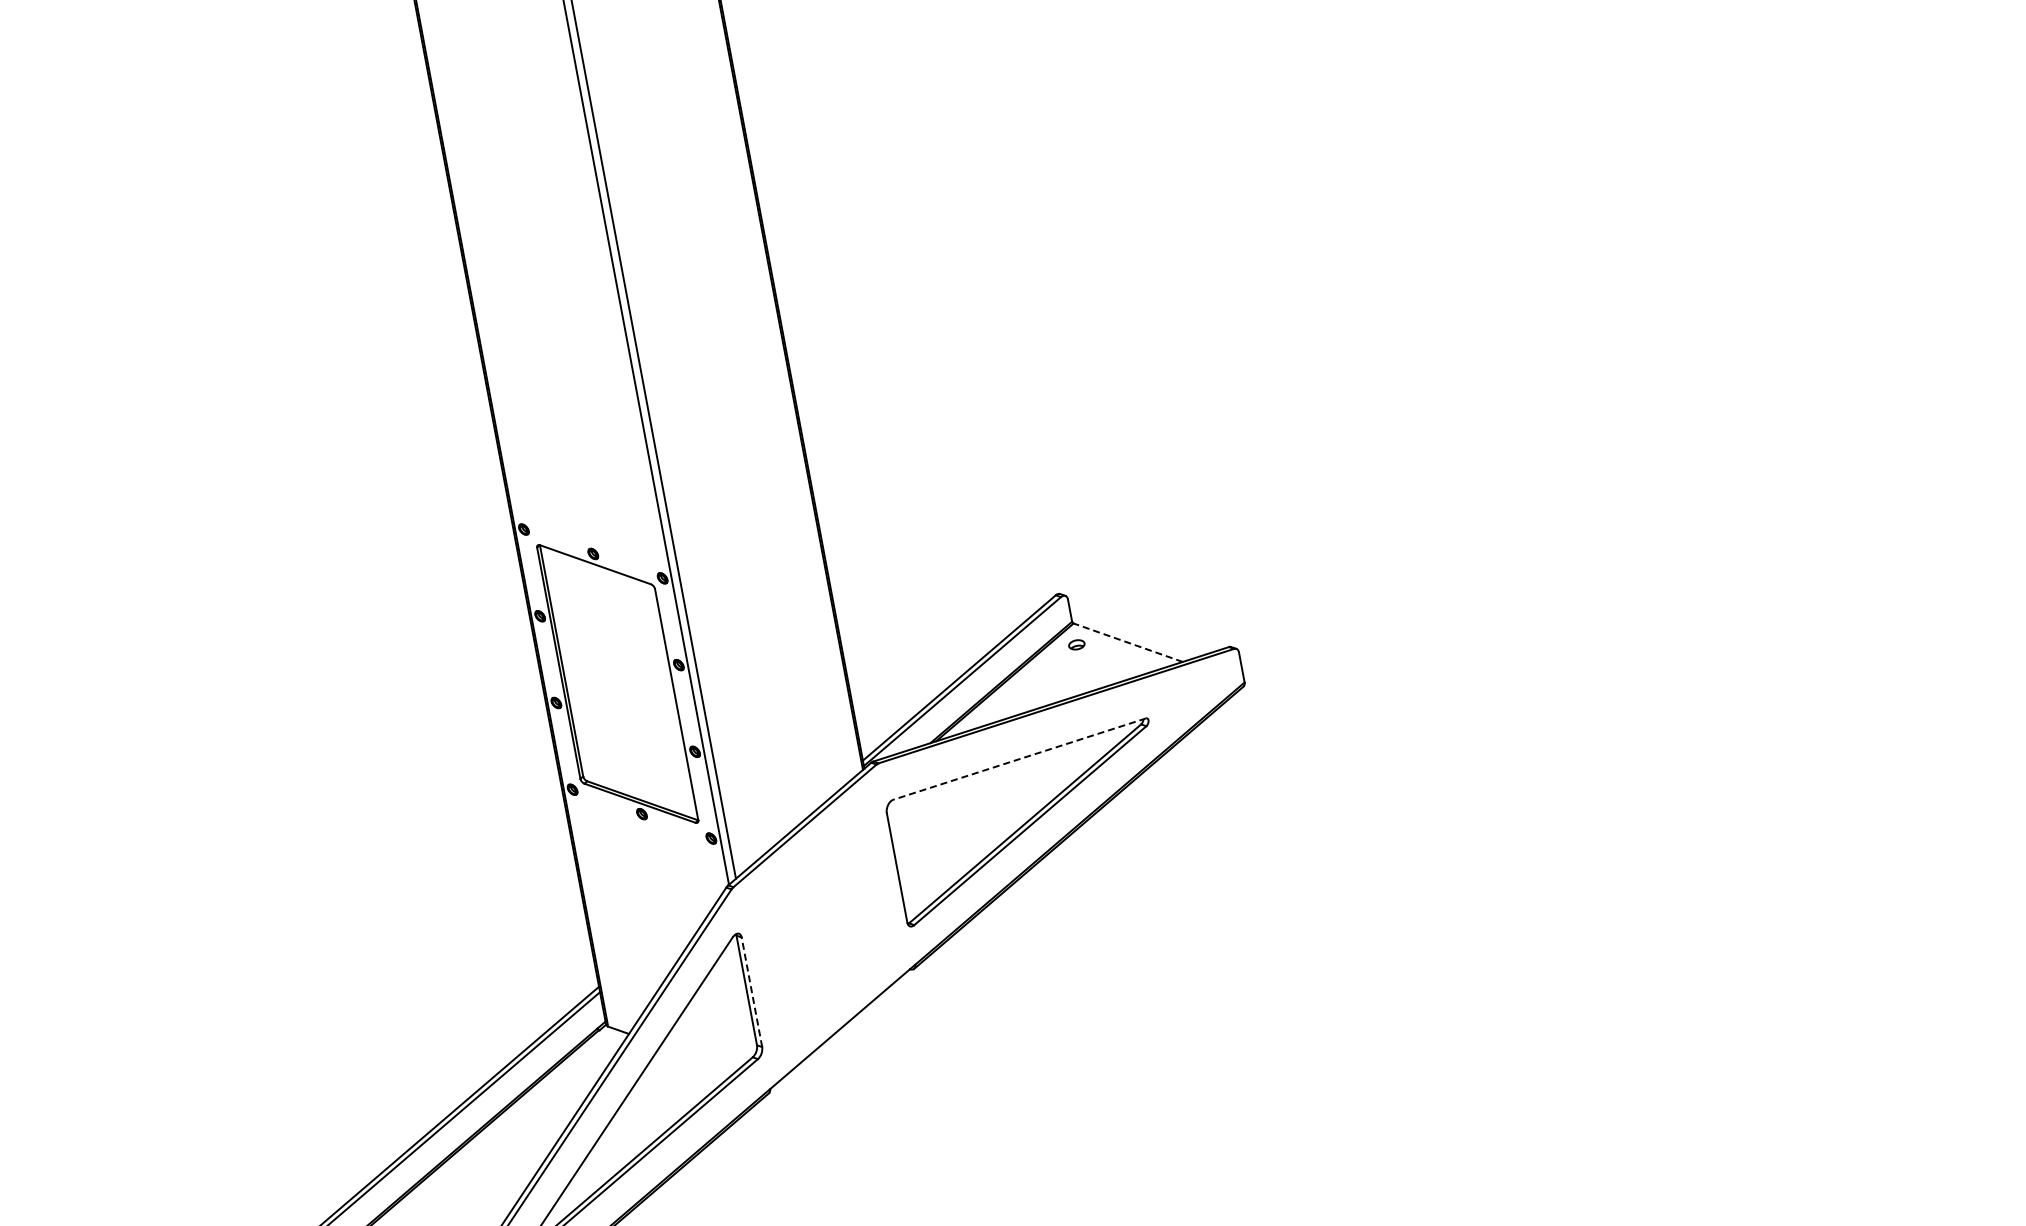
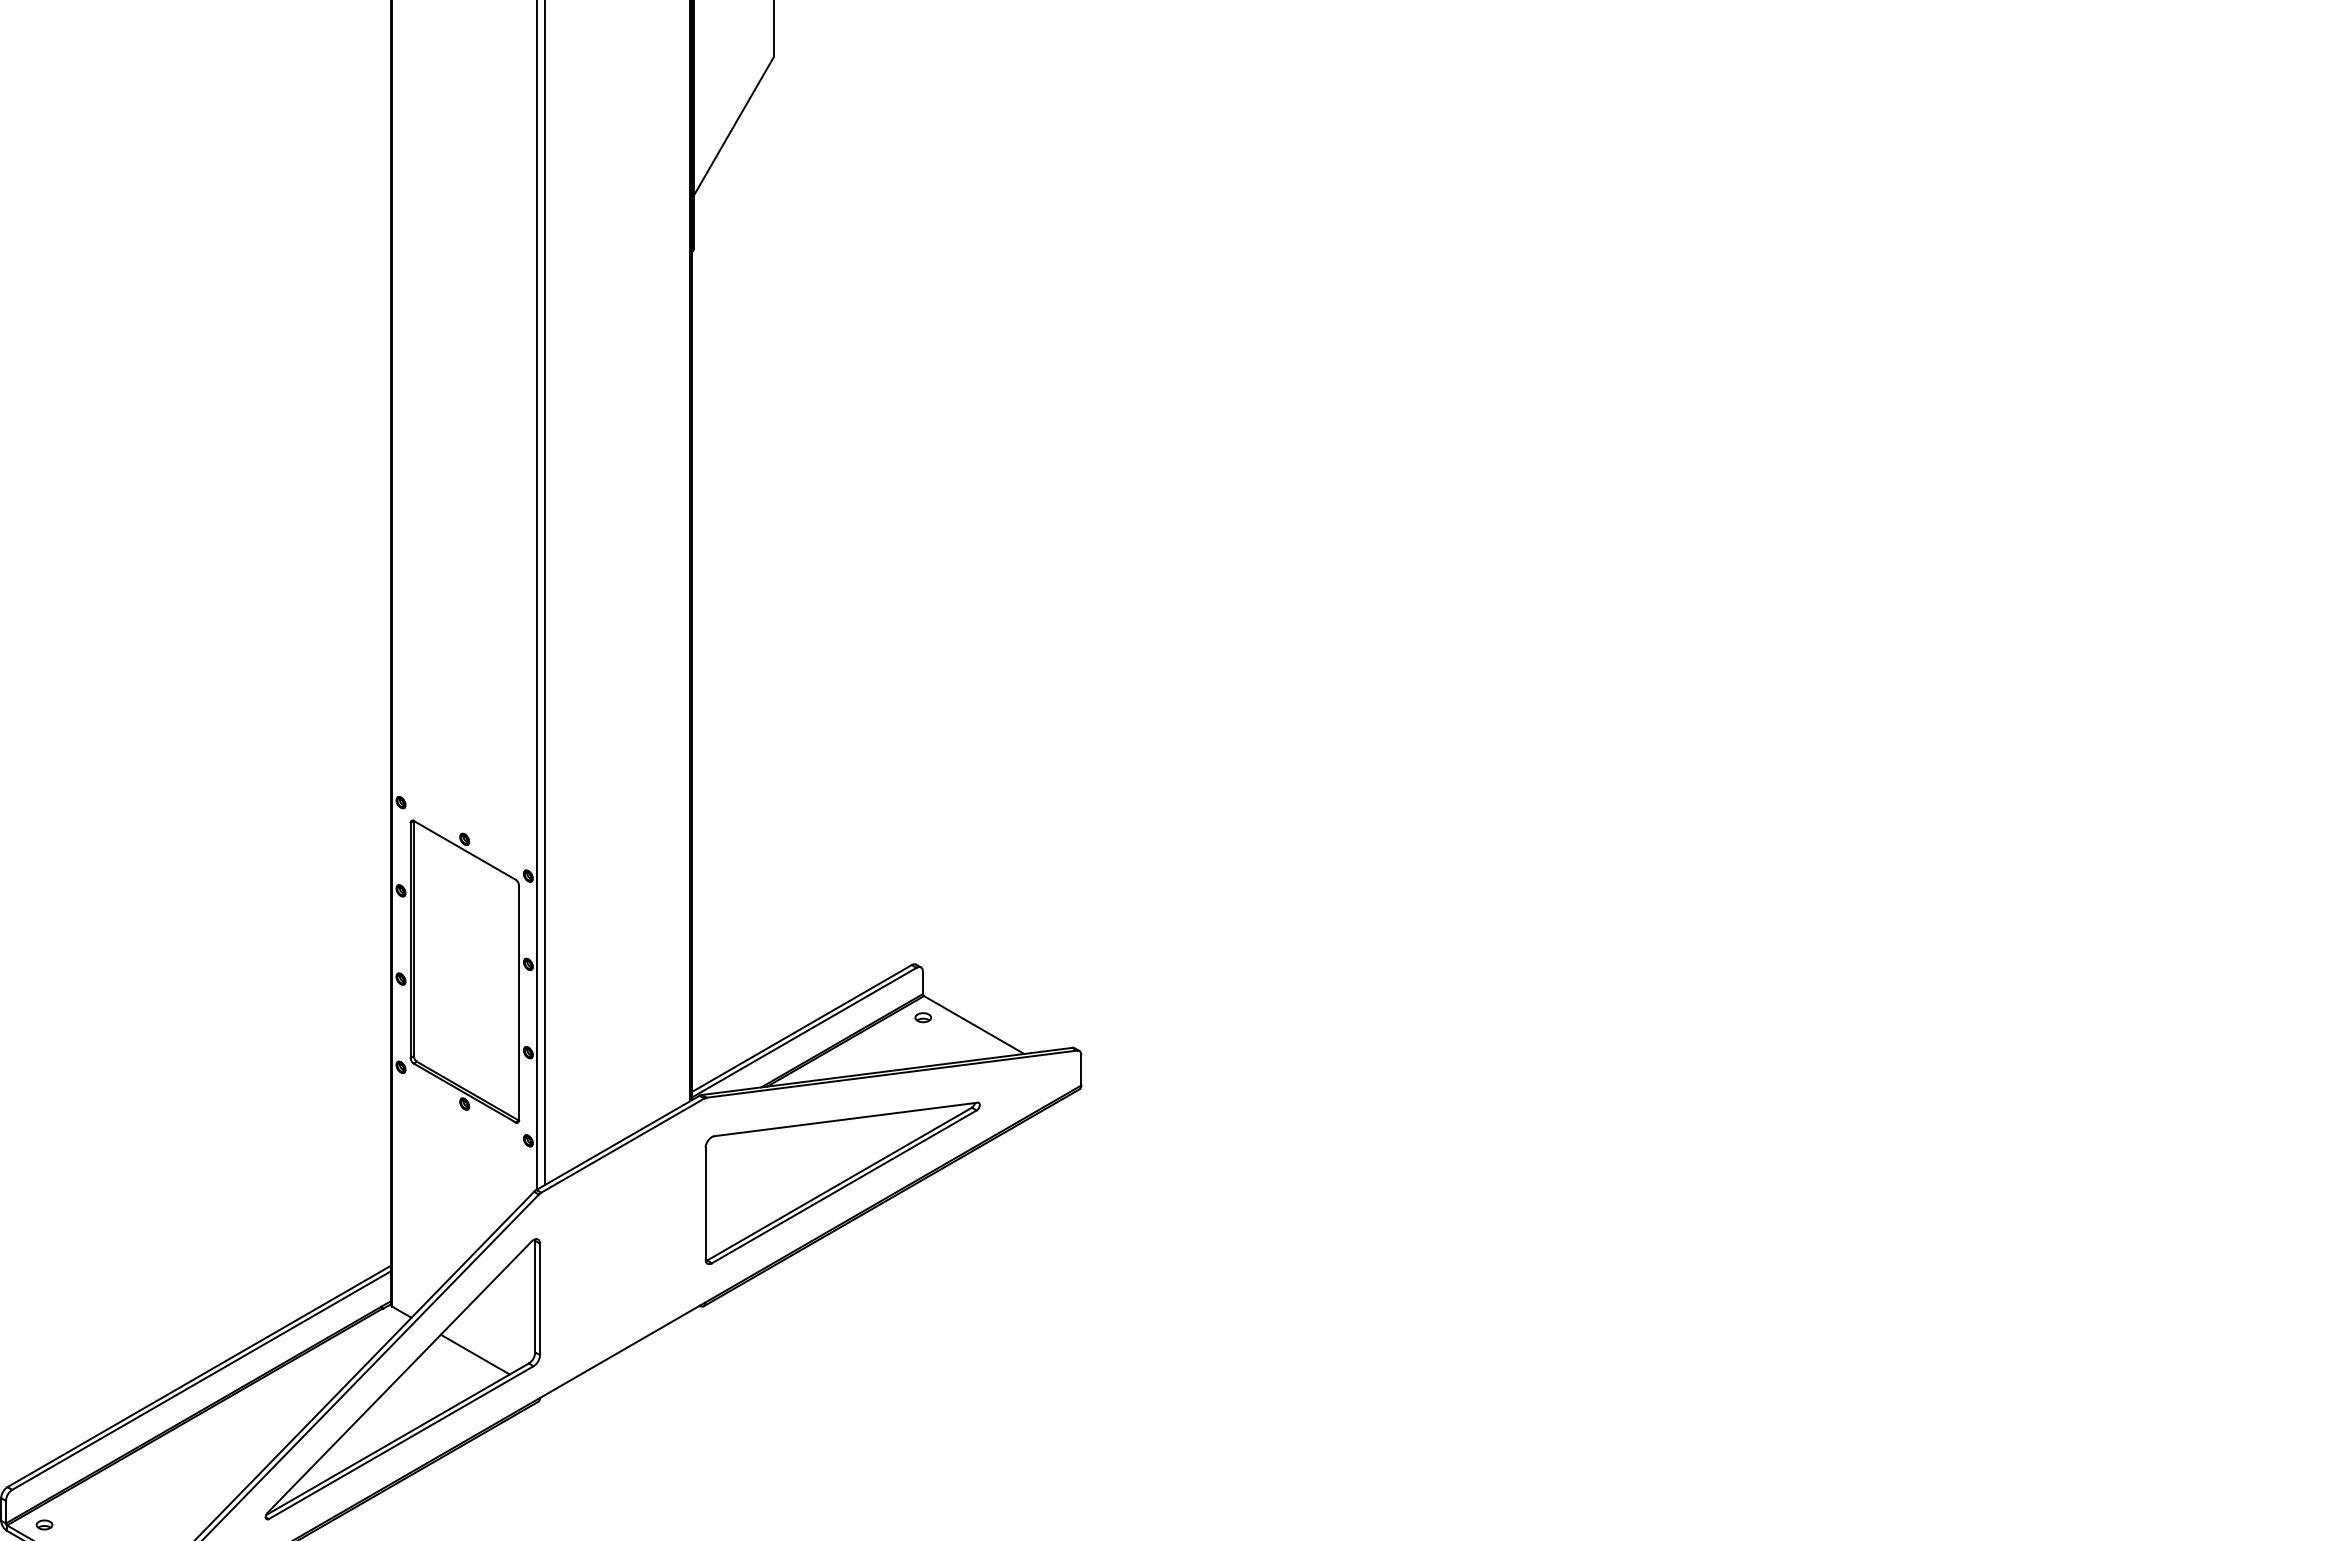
line: (1128, 643) -> (974, 1025), dashed -> solid
line: (1020, 759) -> (846, 1119), dashed -> solid
line: (752, 992) -> (540, 1299), dashed -> solid
line: (697, 1058) -> (474, 1354), added

